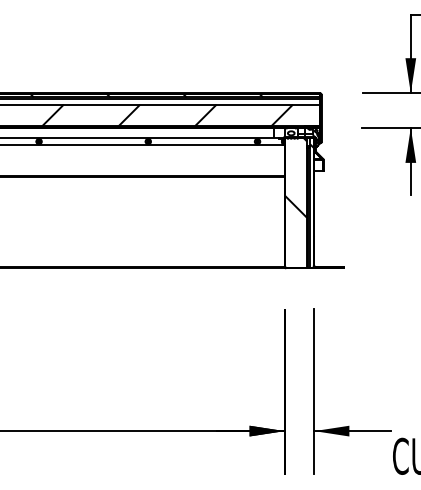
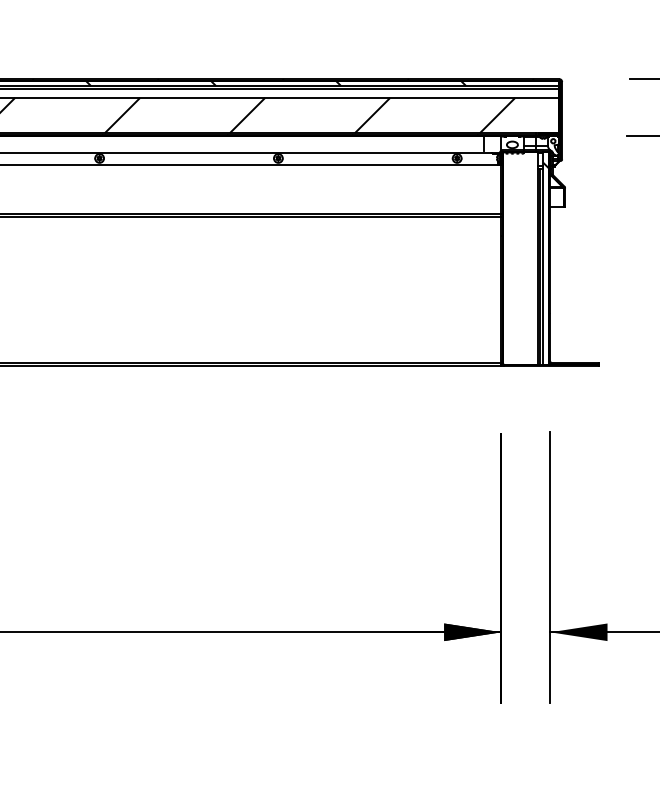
hatch: (296, 177) -> (520, 217), removed

